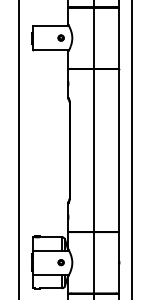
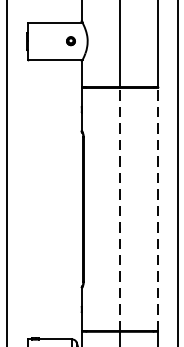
line: (93, 150) -> (119, 209), solid -> dashed
line: (119, 150) -> (158, 209), solid -> dashed

